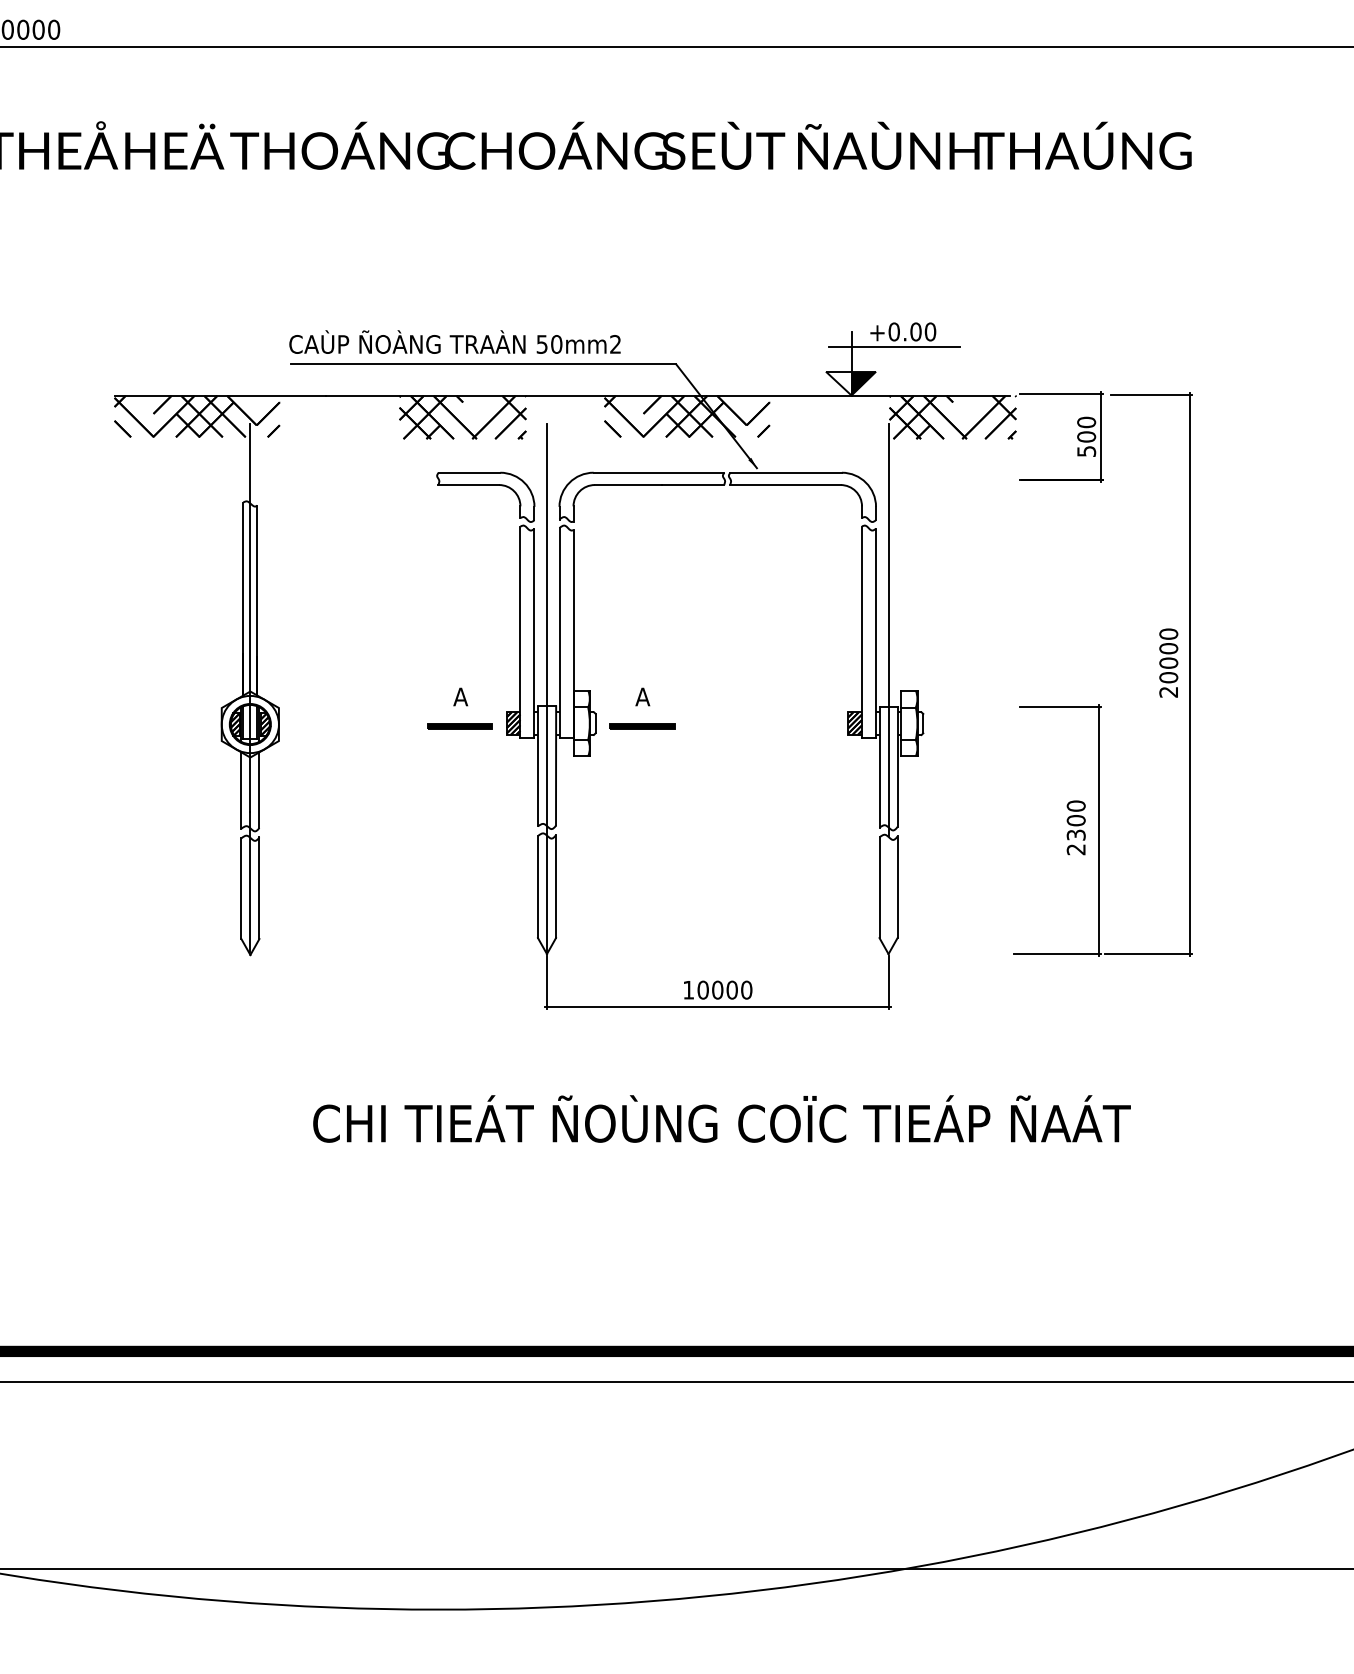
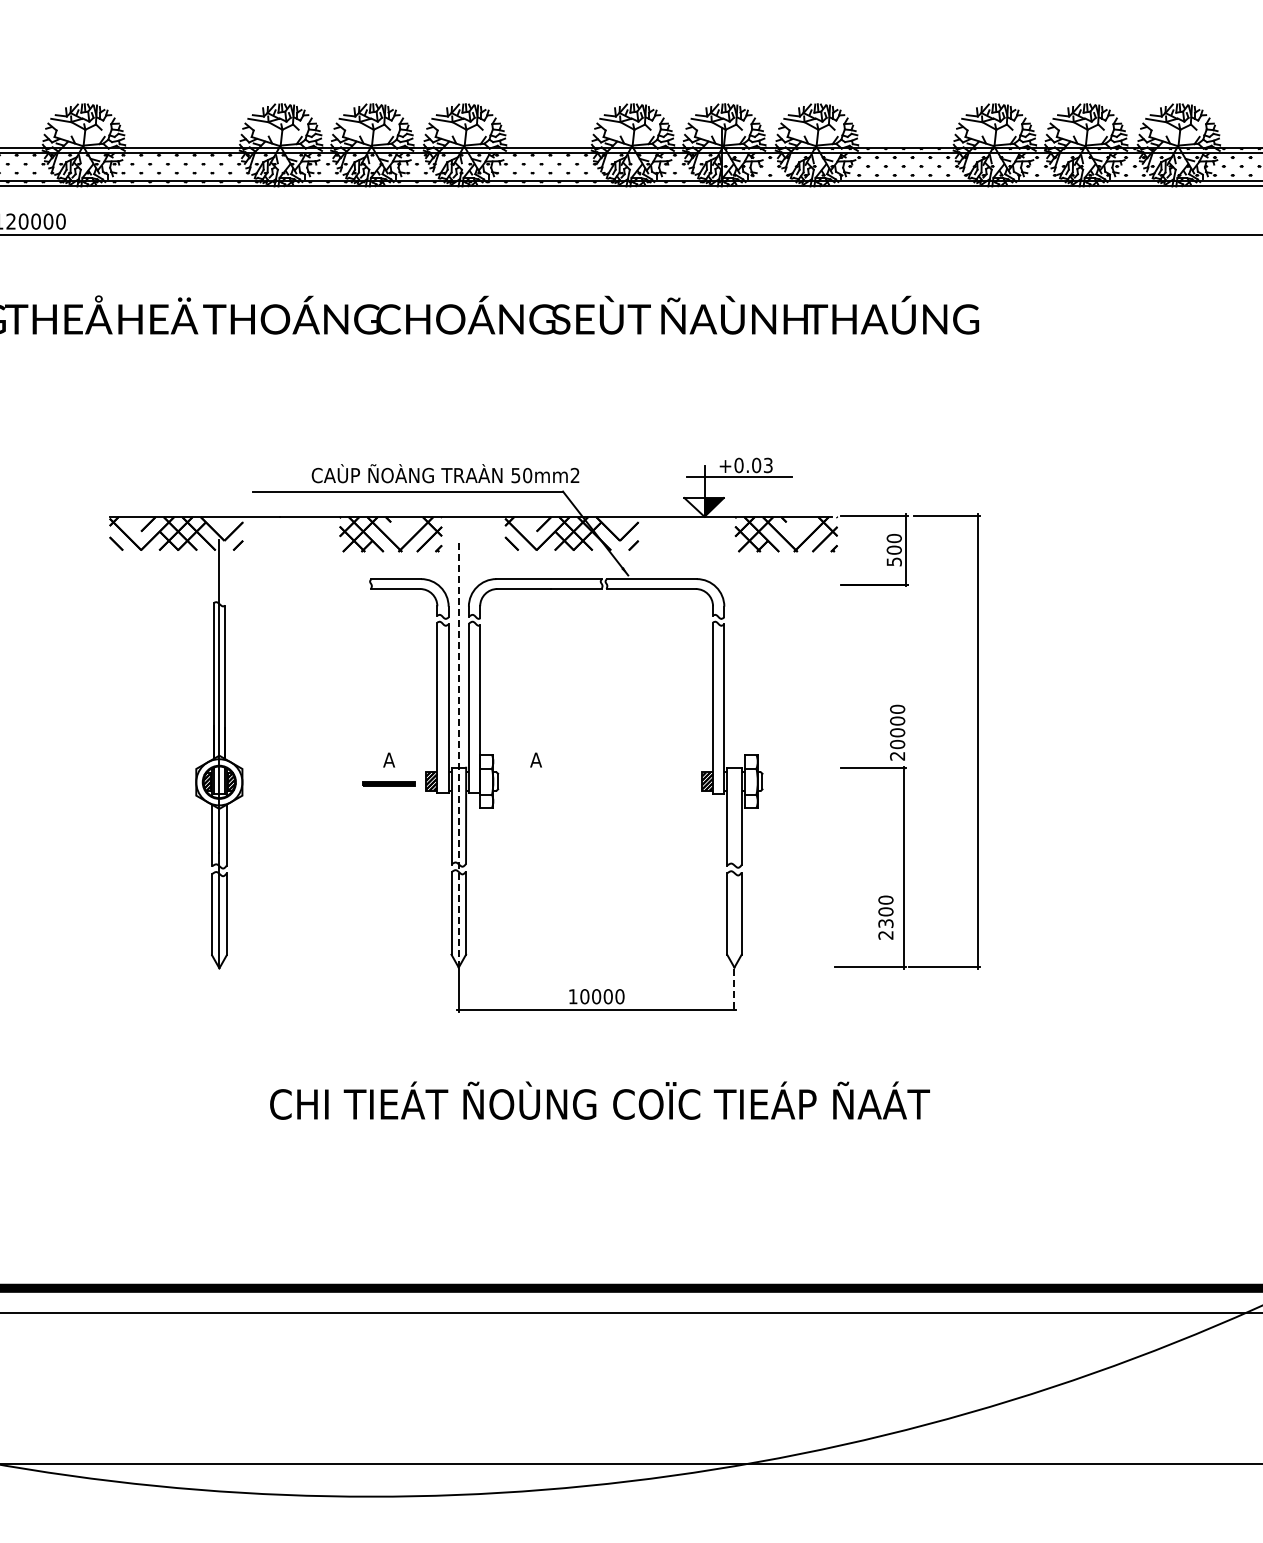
text: (929, 331) -> (767, 465), +0.00 -> +0.03
text: (454, 341) -> (445, 473), moved
line: (888, 629) -> (734, 705), removed
text: (1168, 662) -> (897, 732), moved
line: (546, 688) -> (458, 753), solid -> dashed
part: (642, 725) -> (535, 783), removed
text: (1075, 827) -> (885, 917), moved
line: (888, 983) -> (734, 991), solid -> dashed

